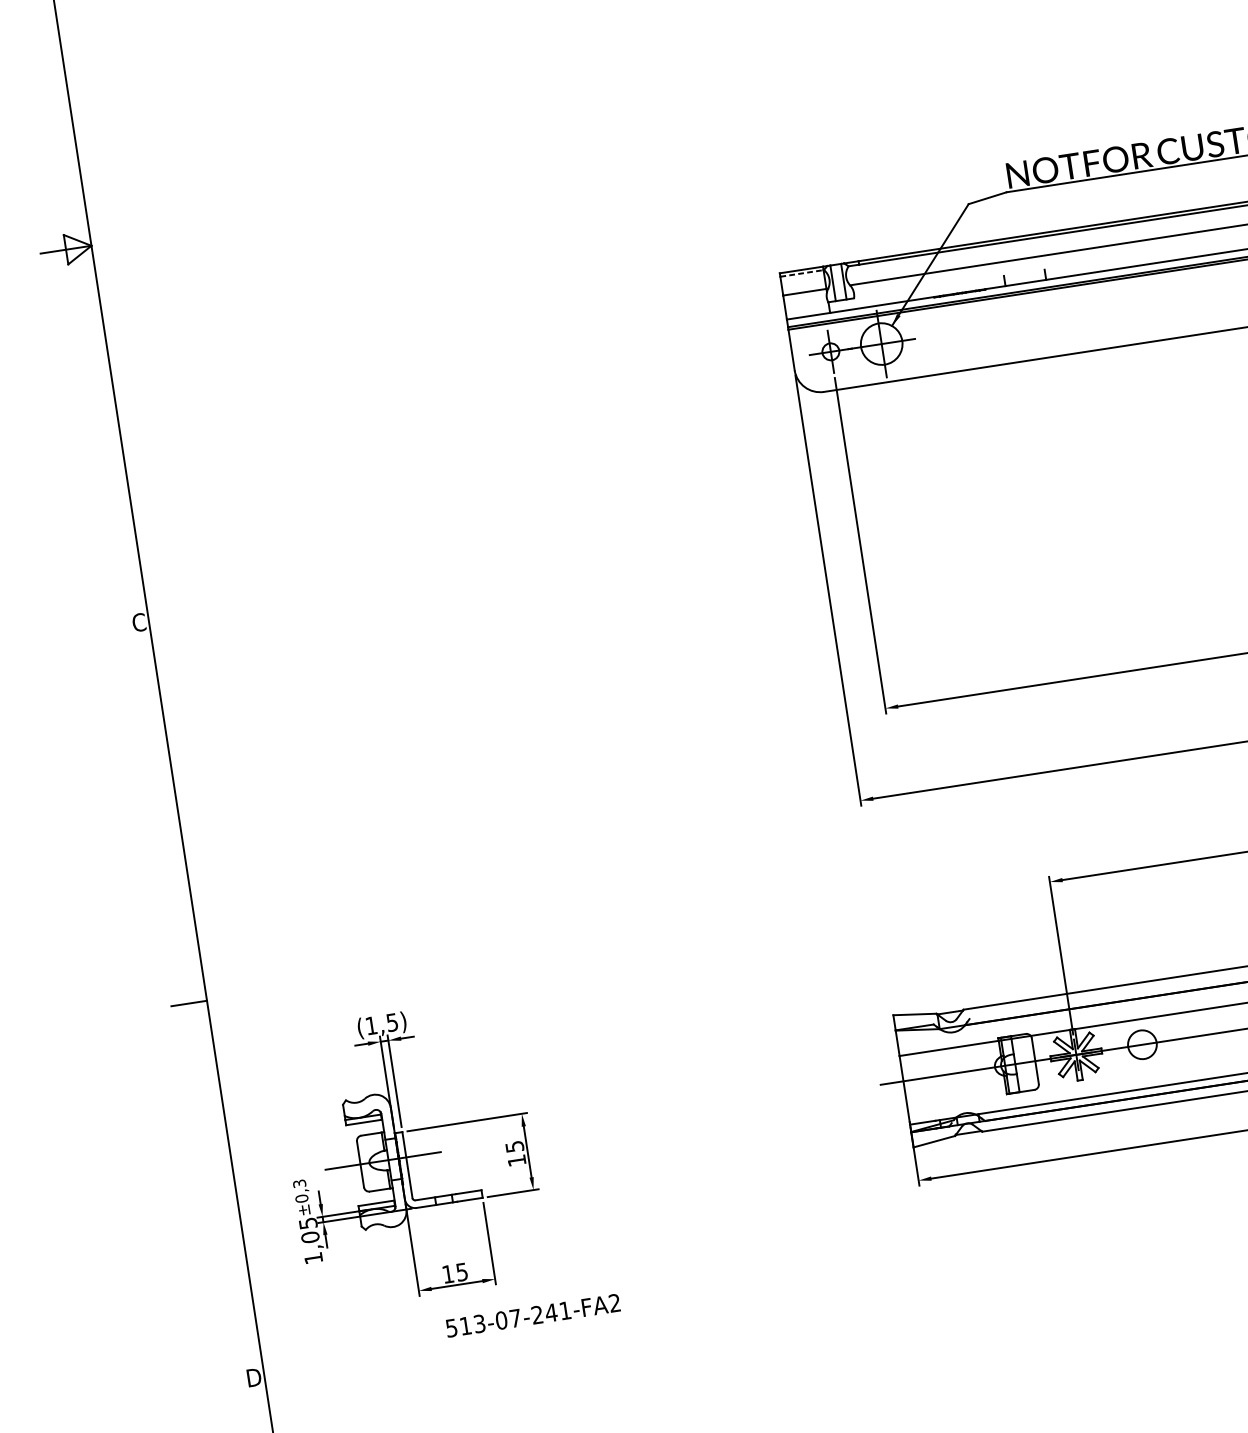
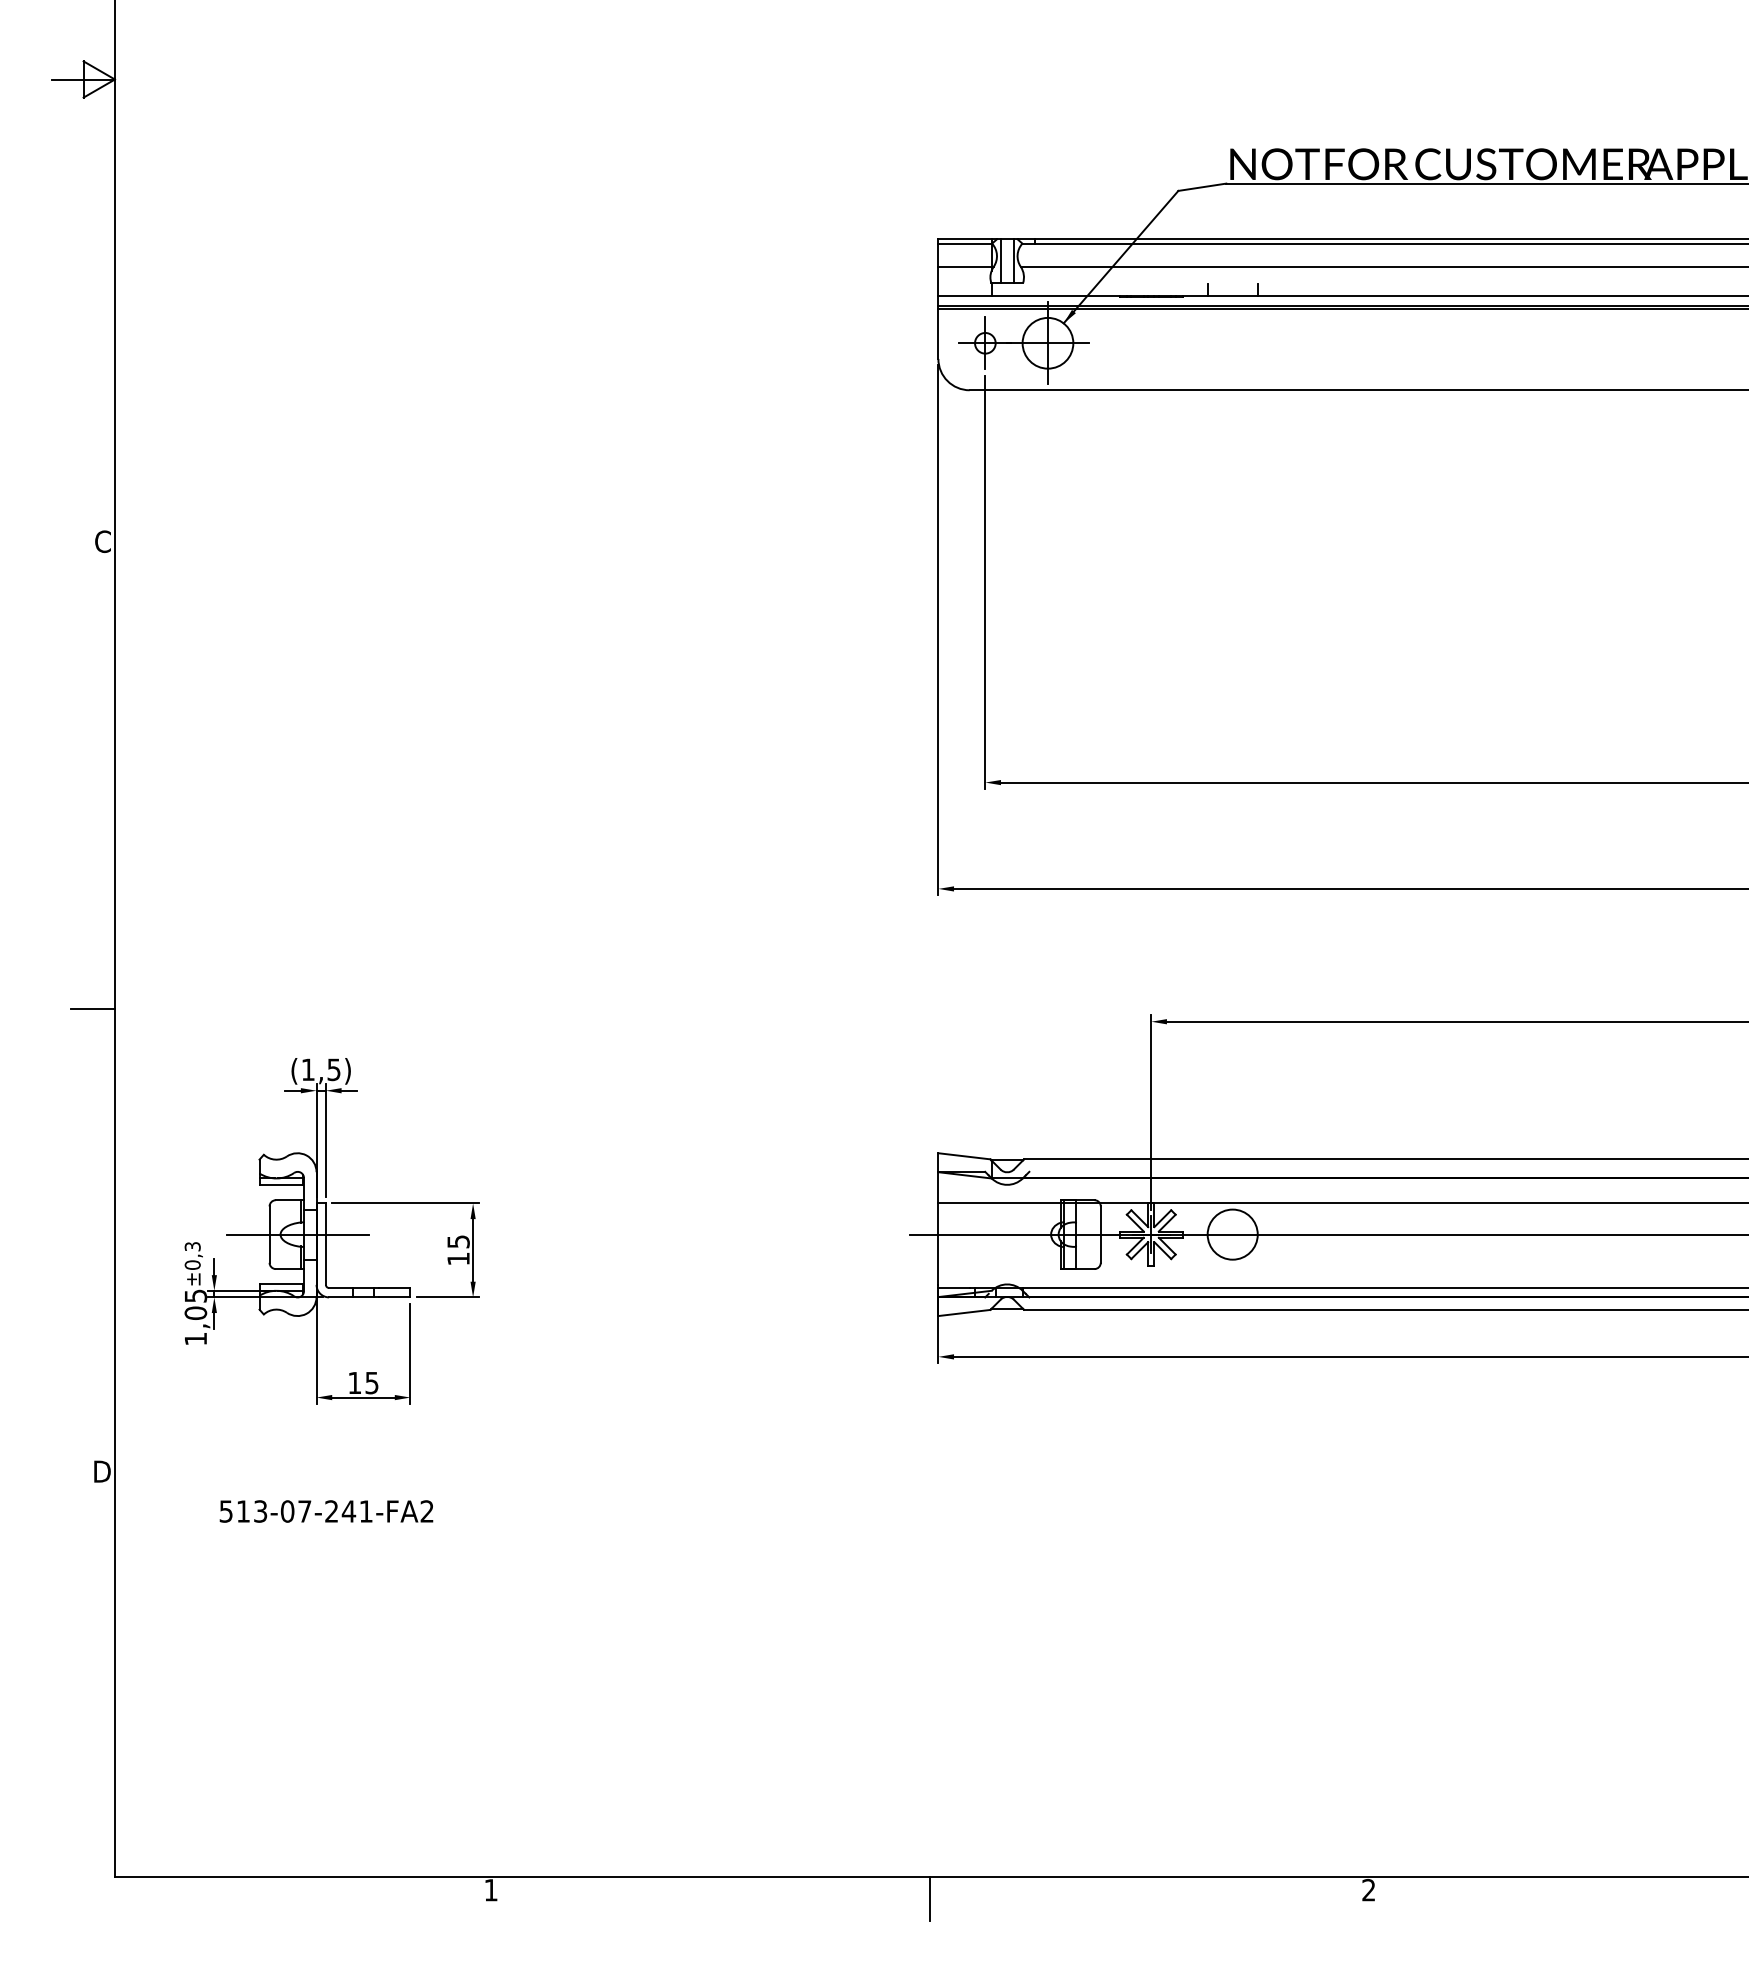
line: (802, 273) -> (965, 243), dashed -> solid
circle: (1142, 1044) -> (1232, 1234), size x1.43
text: (533, 1315) -> (326, 1511), moved

